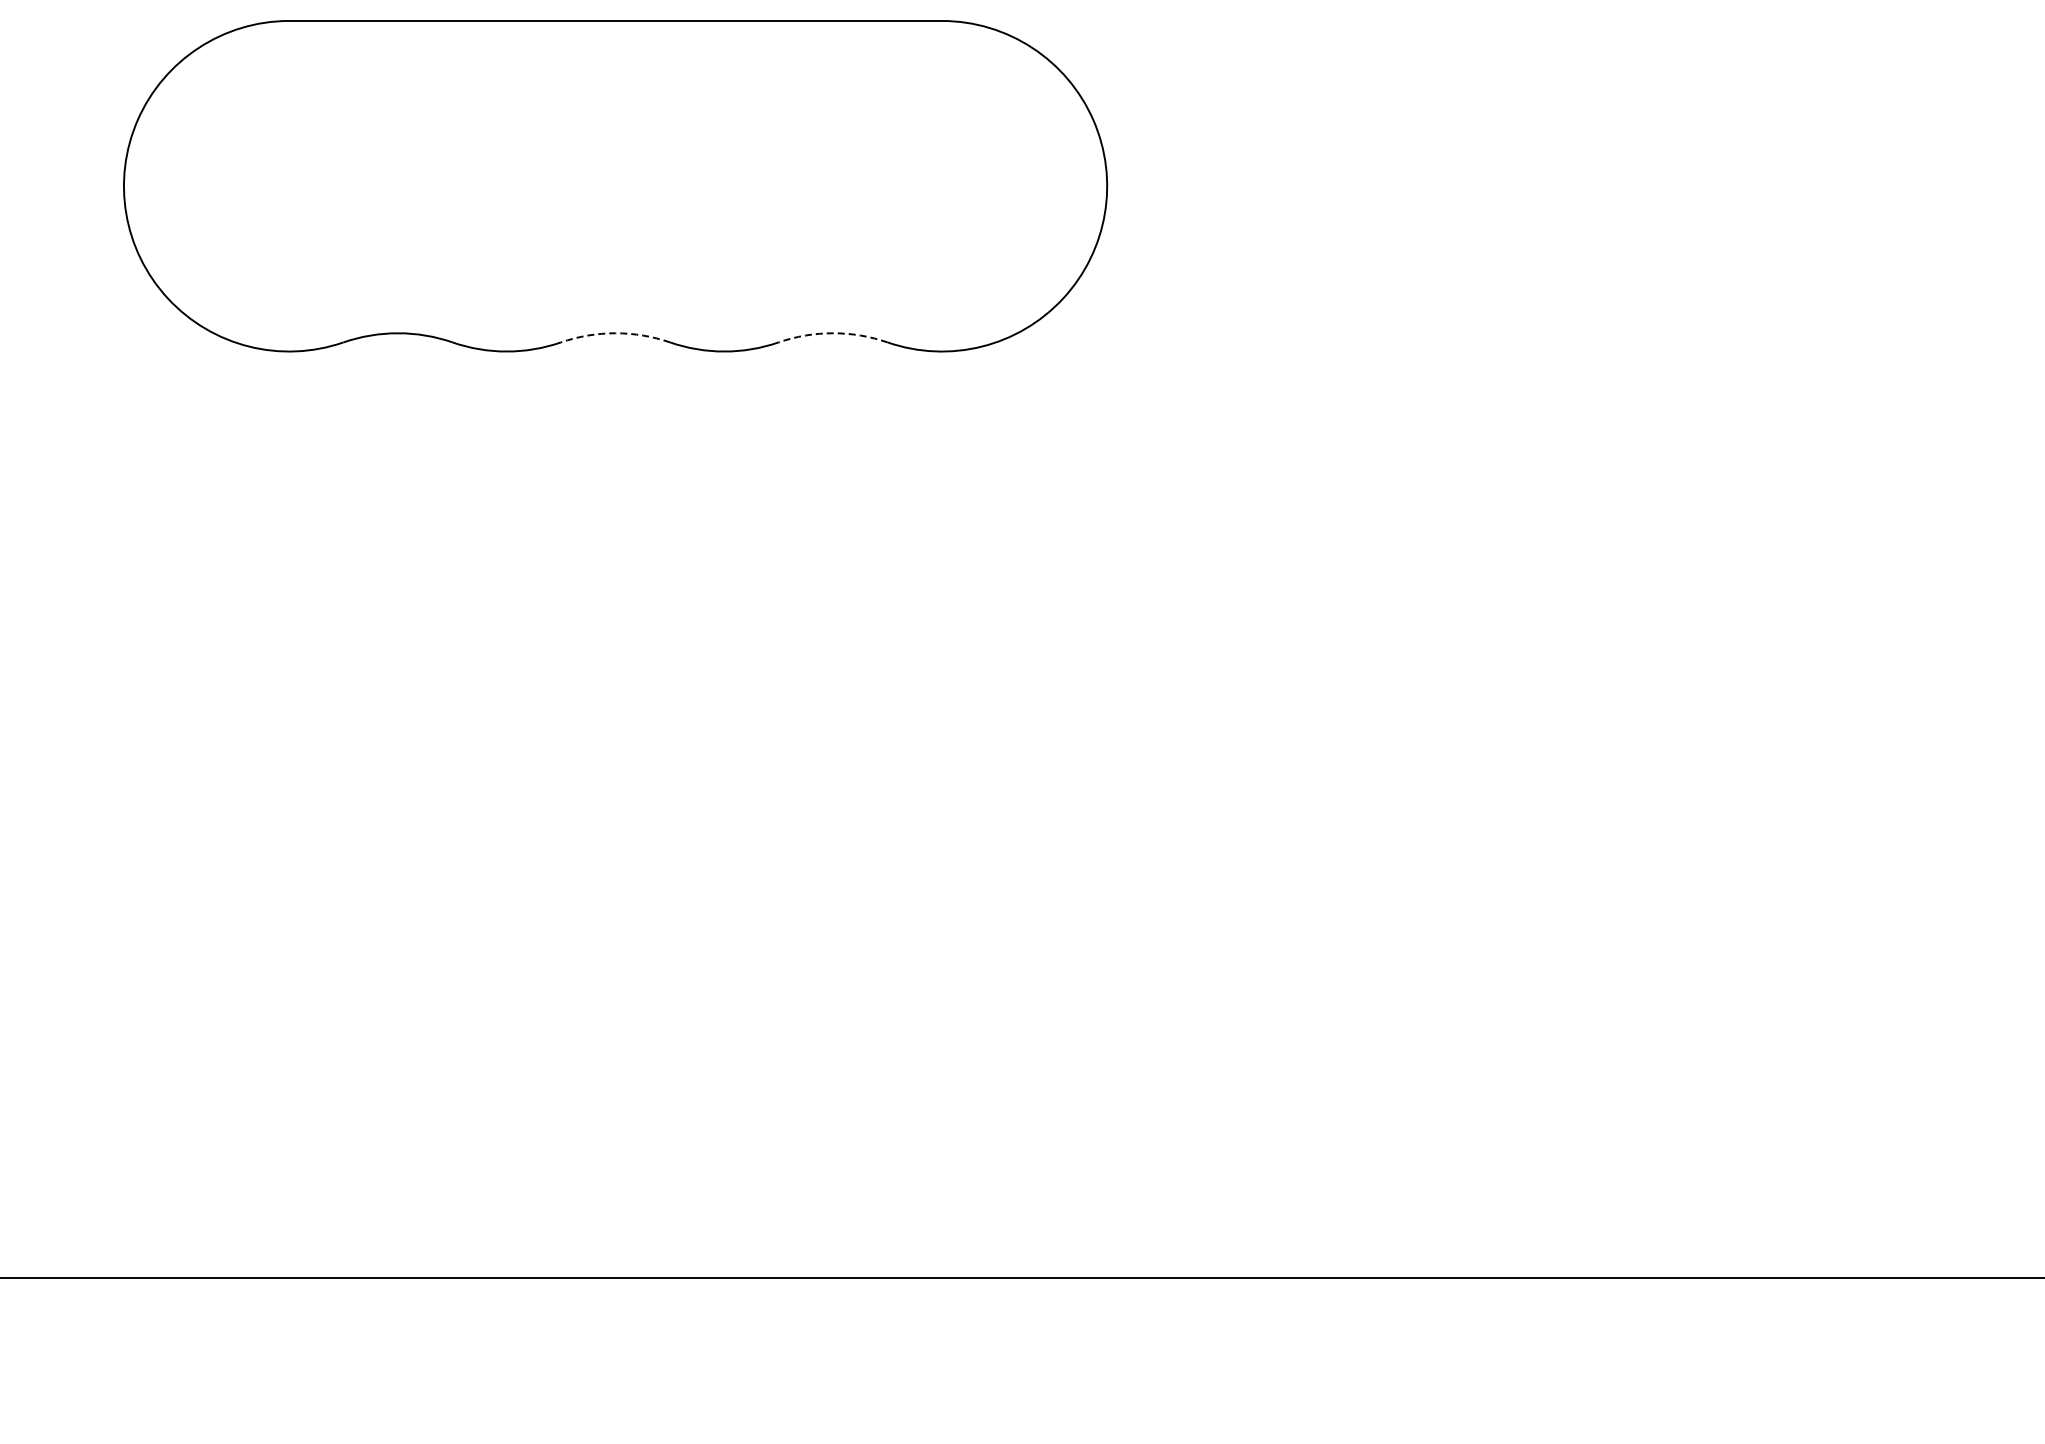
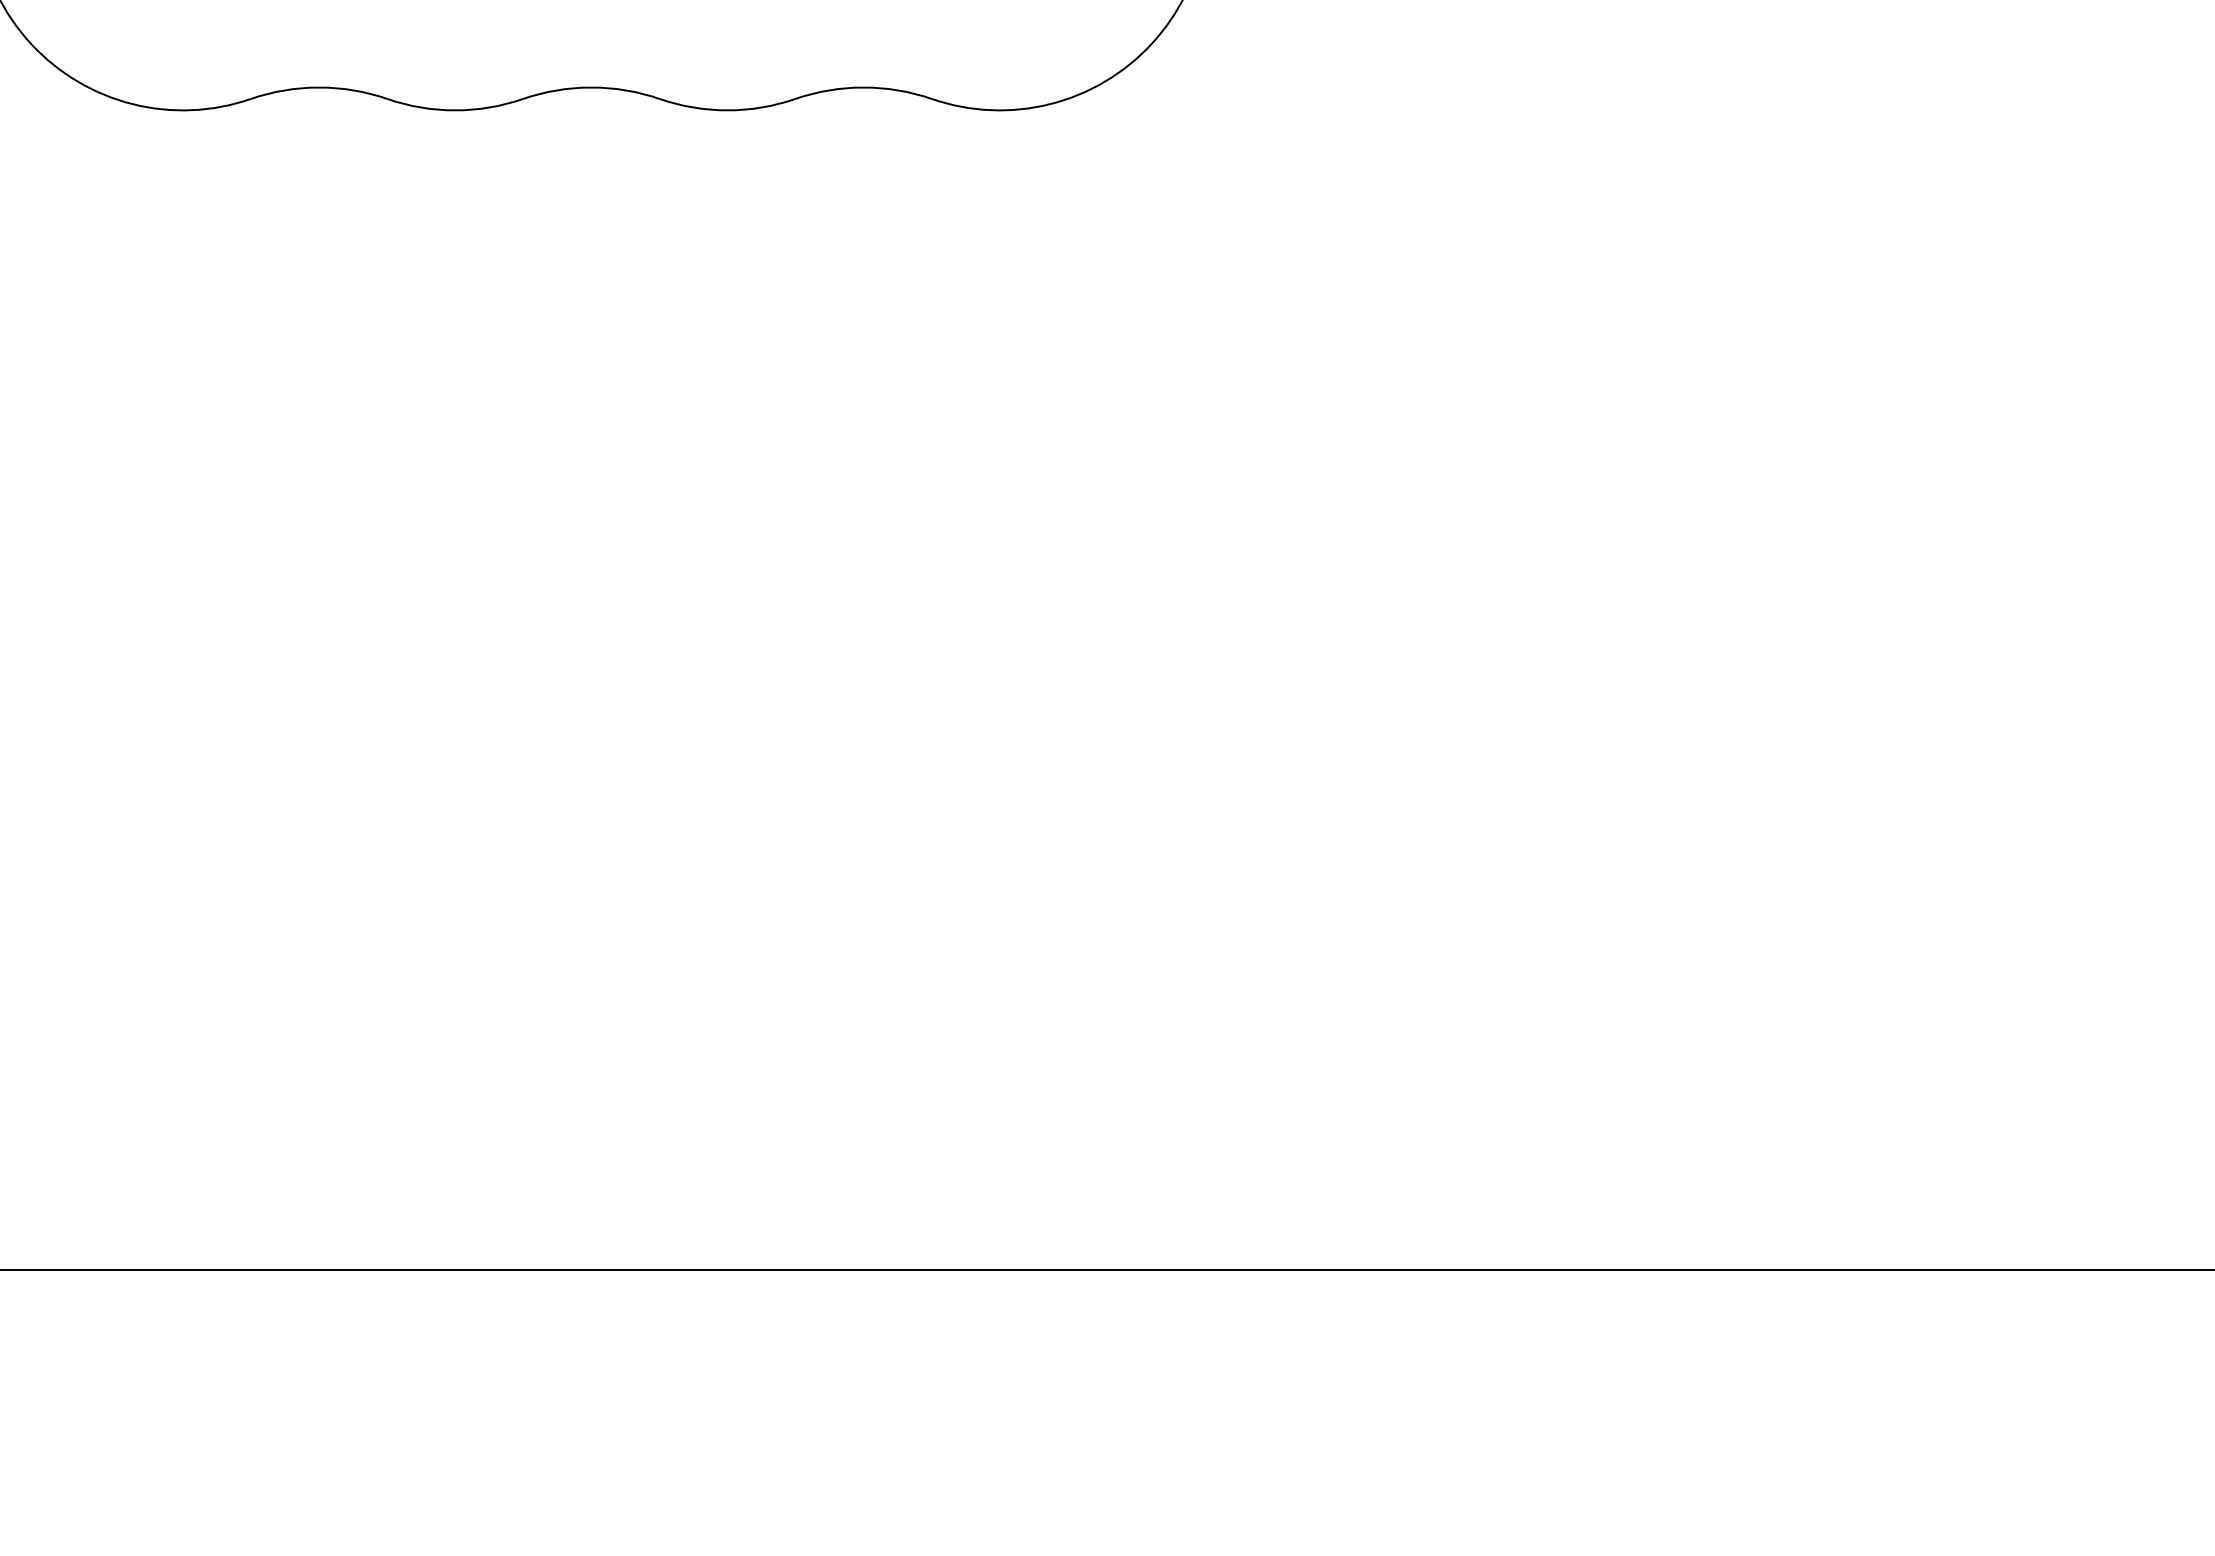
arc: (615, 333) -> (591, 87), dashed -> solid
arc: (833, 333) -> (864, 87), dashed -> solid

